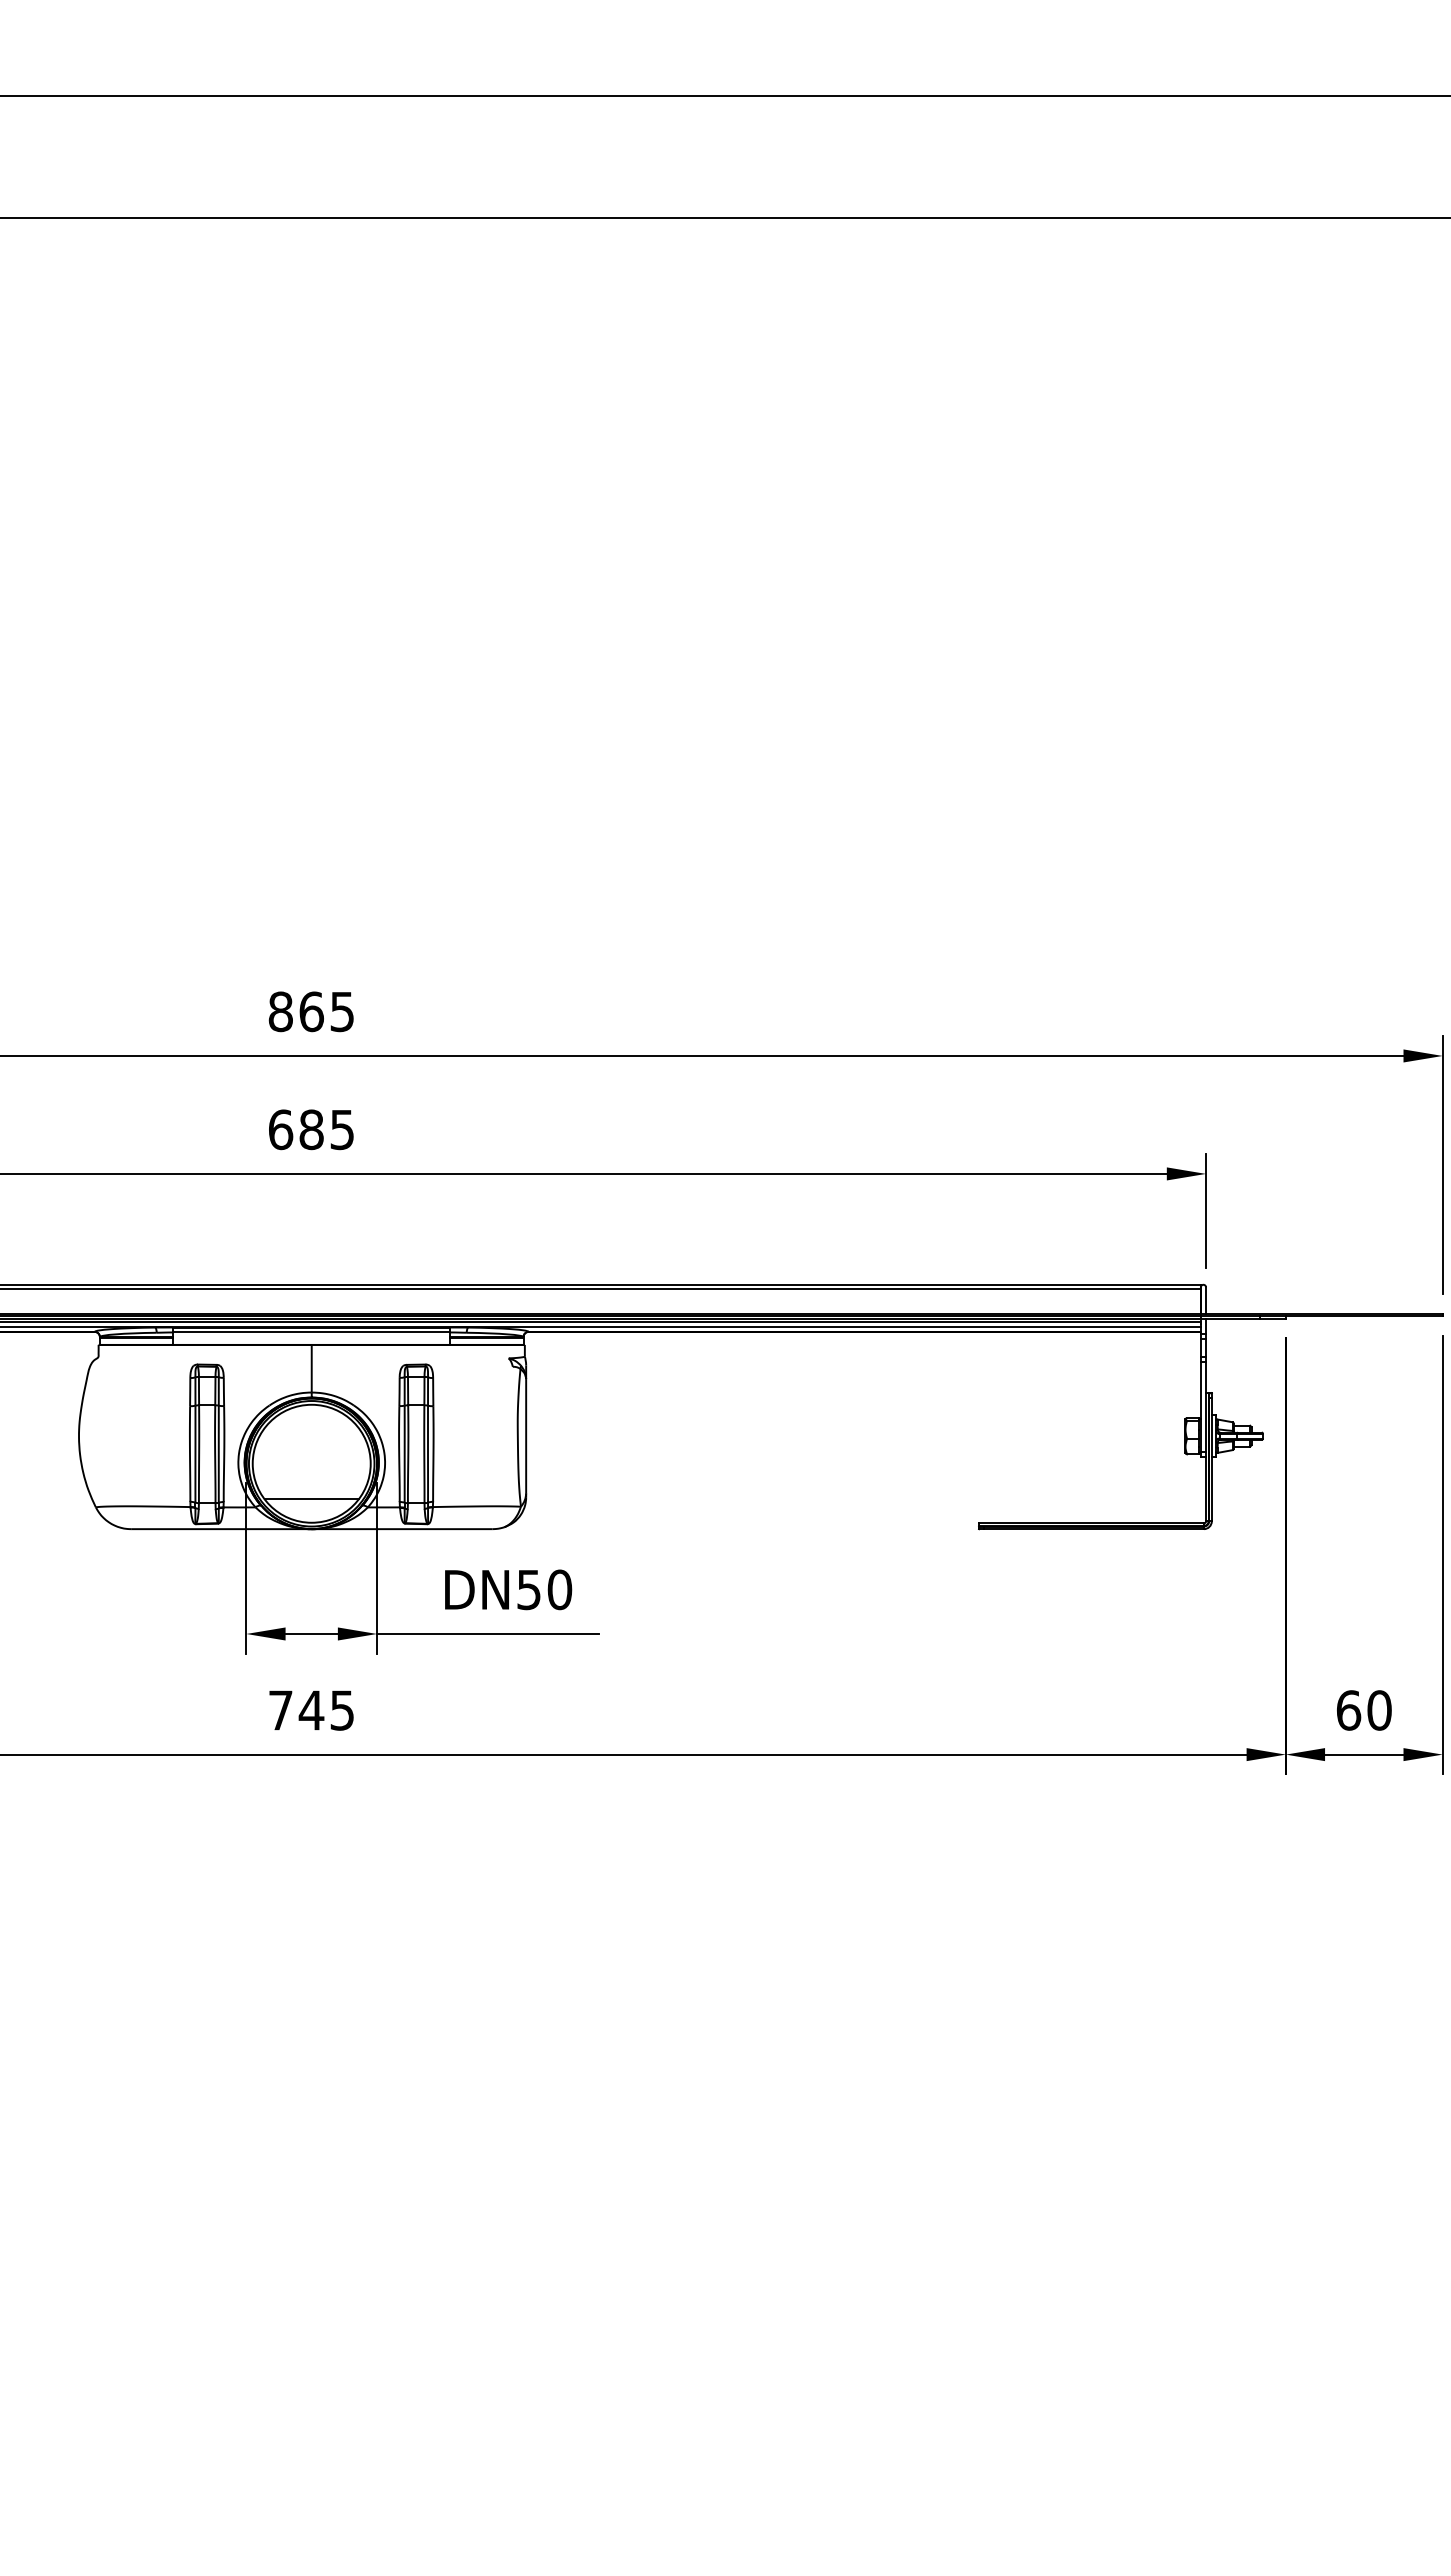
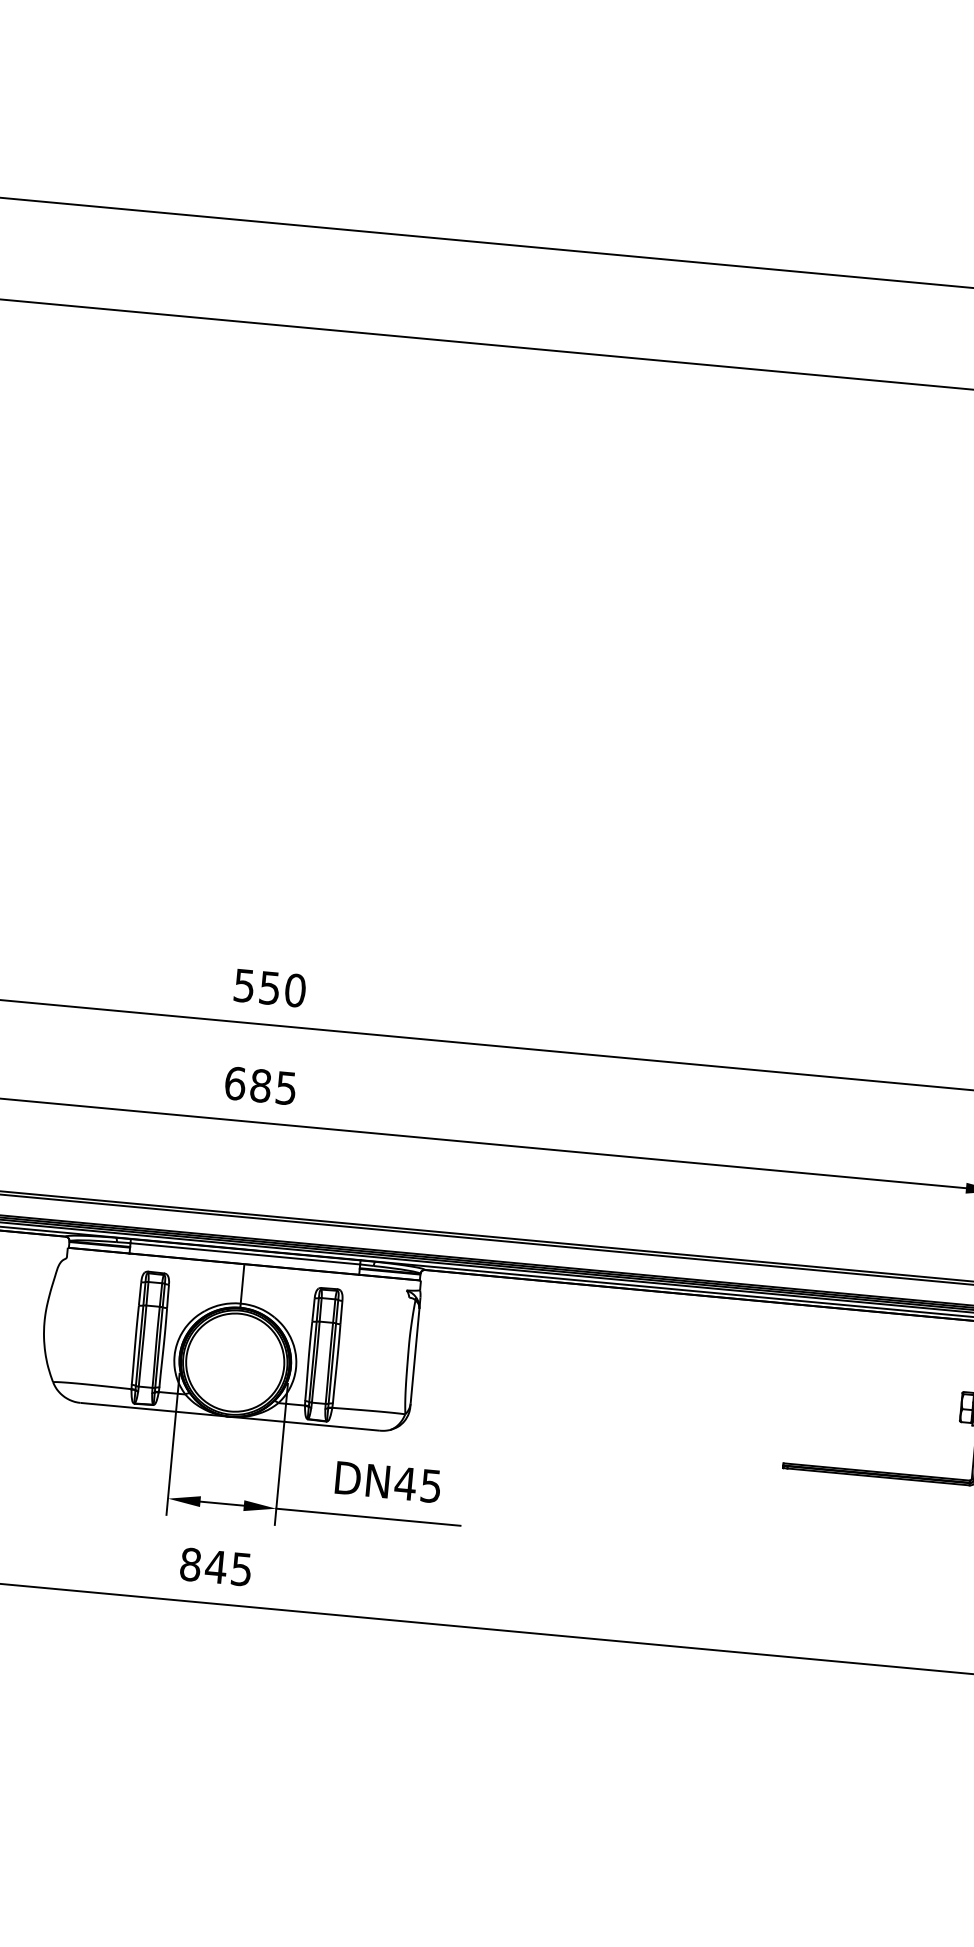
text: (311, 1011) -> (269, 987), 865 -> 550
line: (311, 1499) -> (232, 1392), removed
text: (544, 1589) -> (418, 1484), DN50 -> DN45
text: (280, 1710) -> (190, 1564), 745 -> 845

